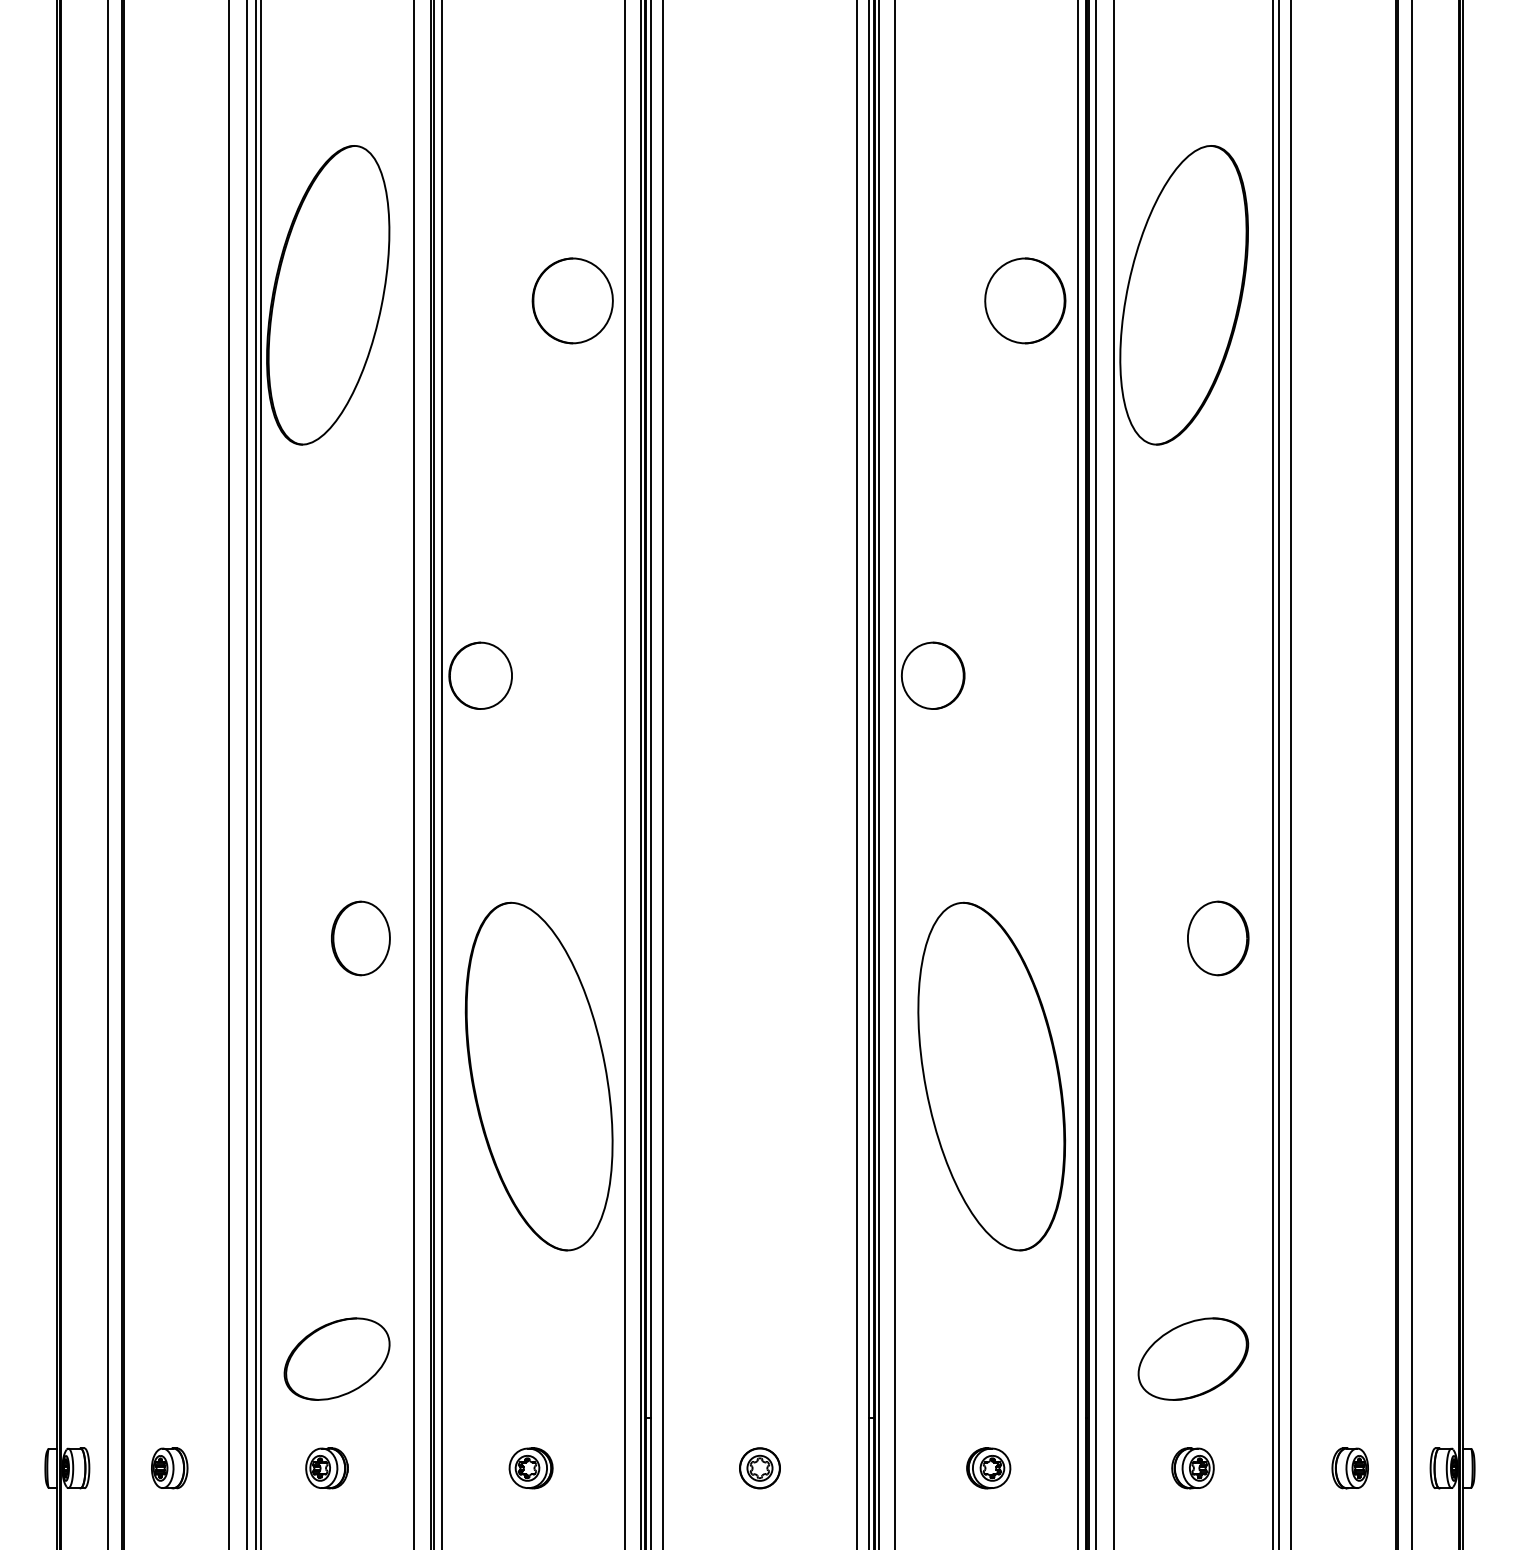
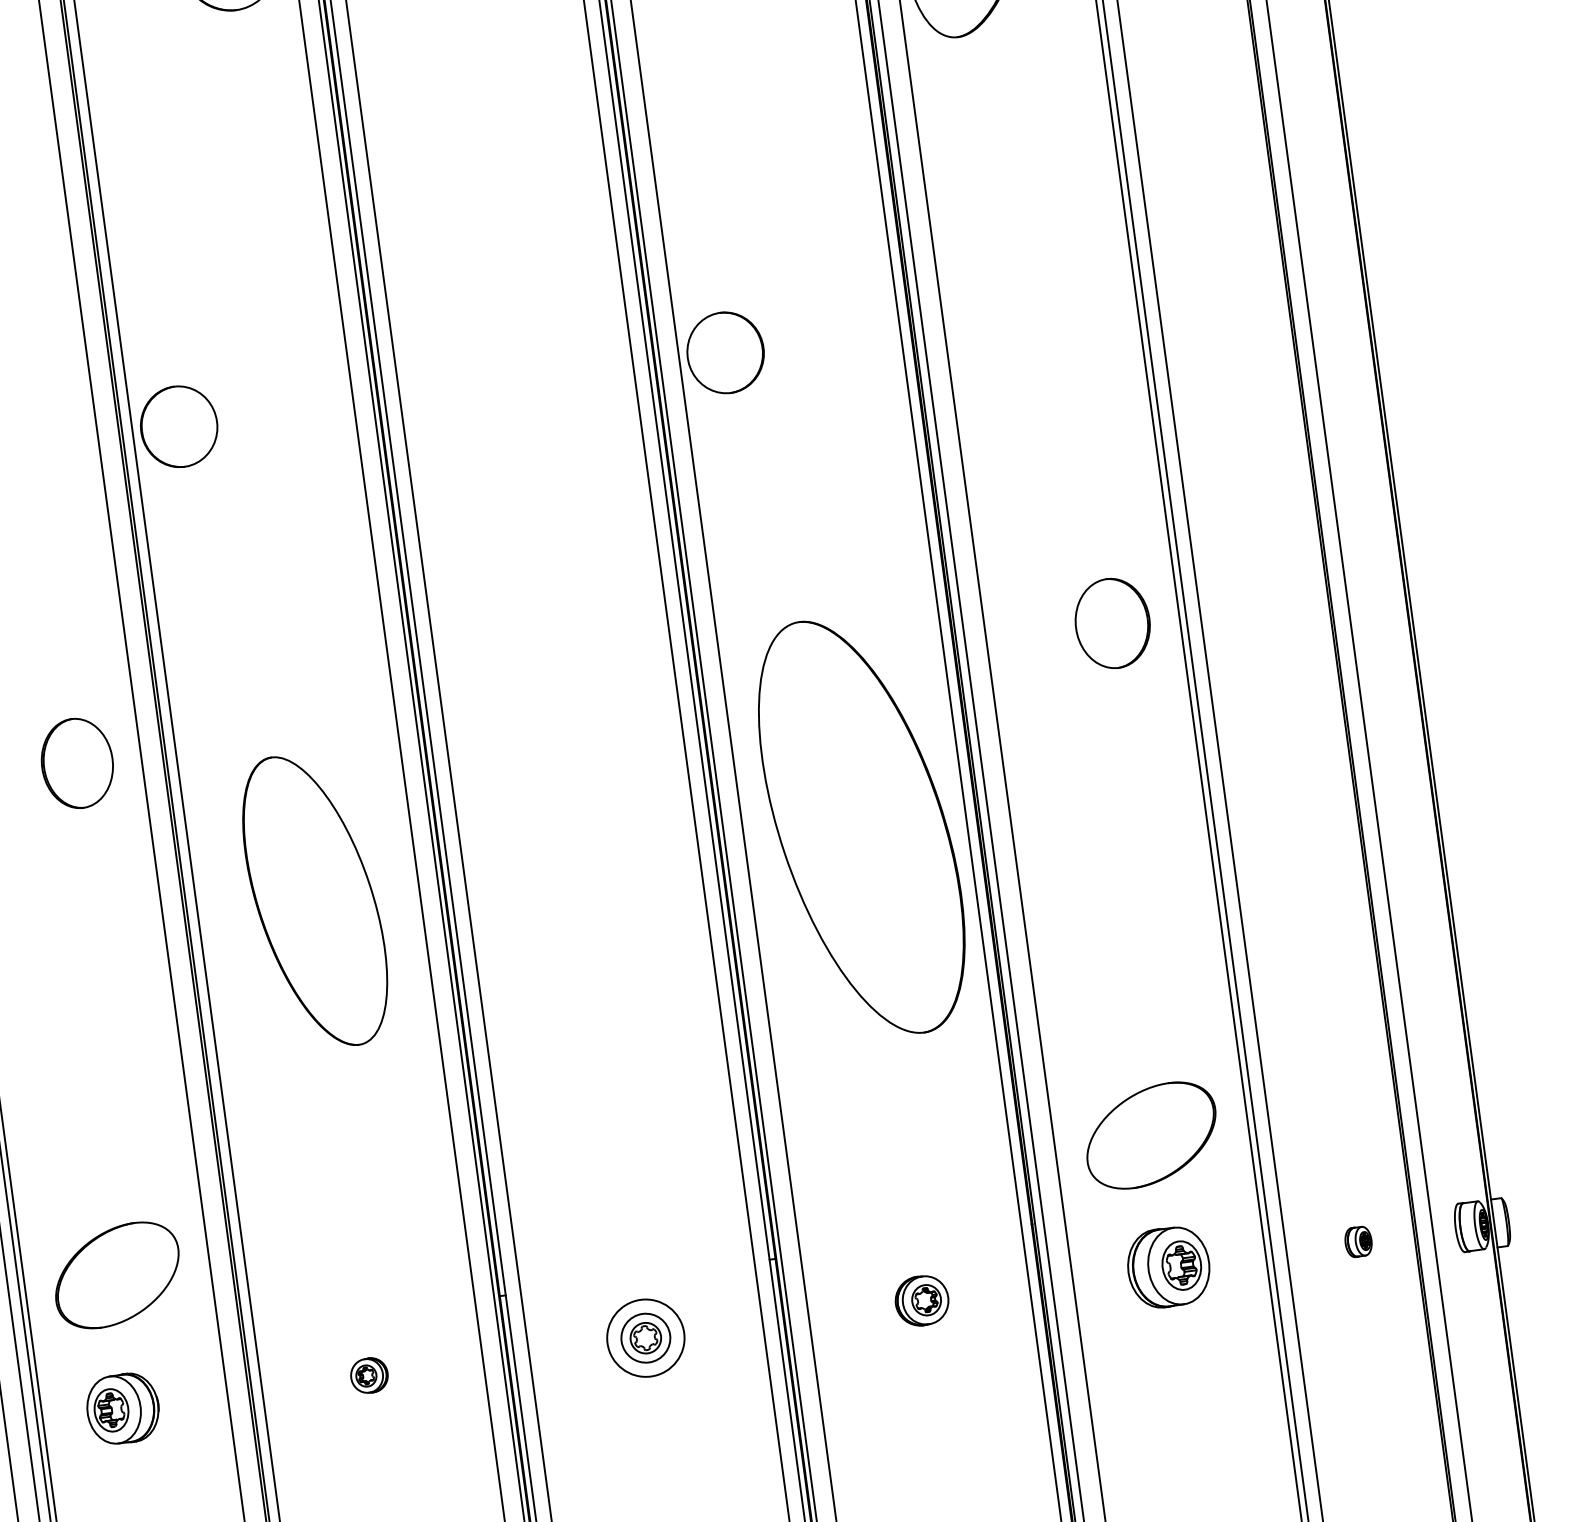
part: (538, 1076) -> (314, 901), size x0.7
part: (326, 1468) -> (122, 1409), size x1.4
part: (530, 1468) -> (368, 1375), size x0.7
circle: (759, 1468) -> (645, 1338), size x1.6
part: (1192, 1468) -> (1168, 1267), size x1.6
part: (1349, 1468) -> (1357, 1242), size x0.6

